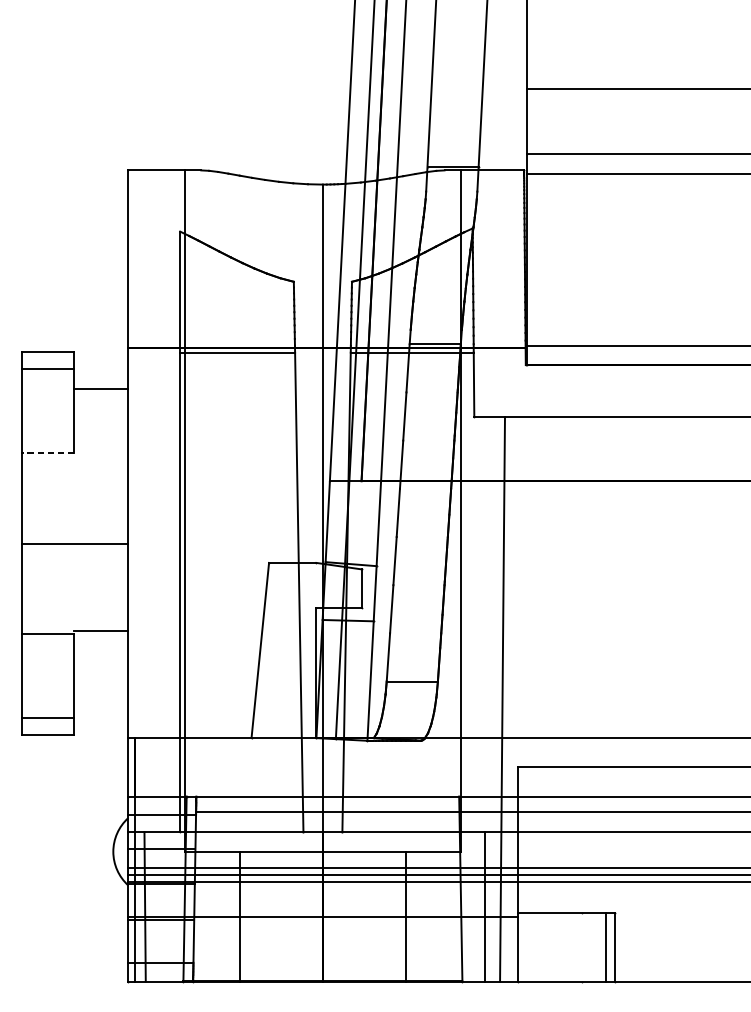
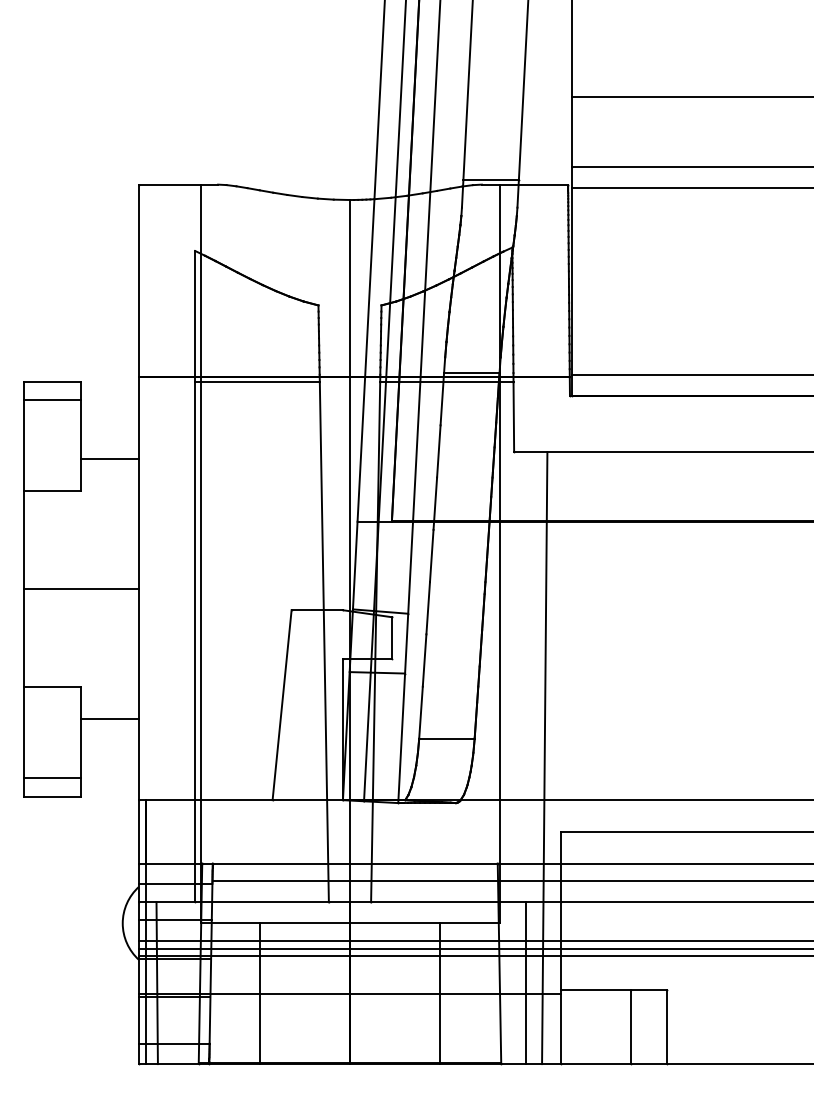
line: (101, 389) -> (109, 459), moved
line: (47, 453) -> (51, 491), dashed -> solid
line: (101, 631) -> (109, 719), moved
line: (606, 947) -> (631, 1027), moved

